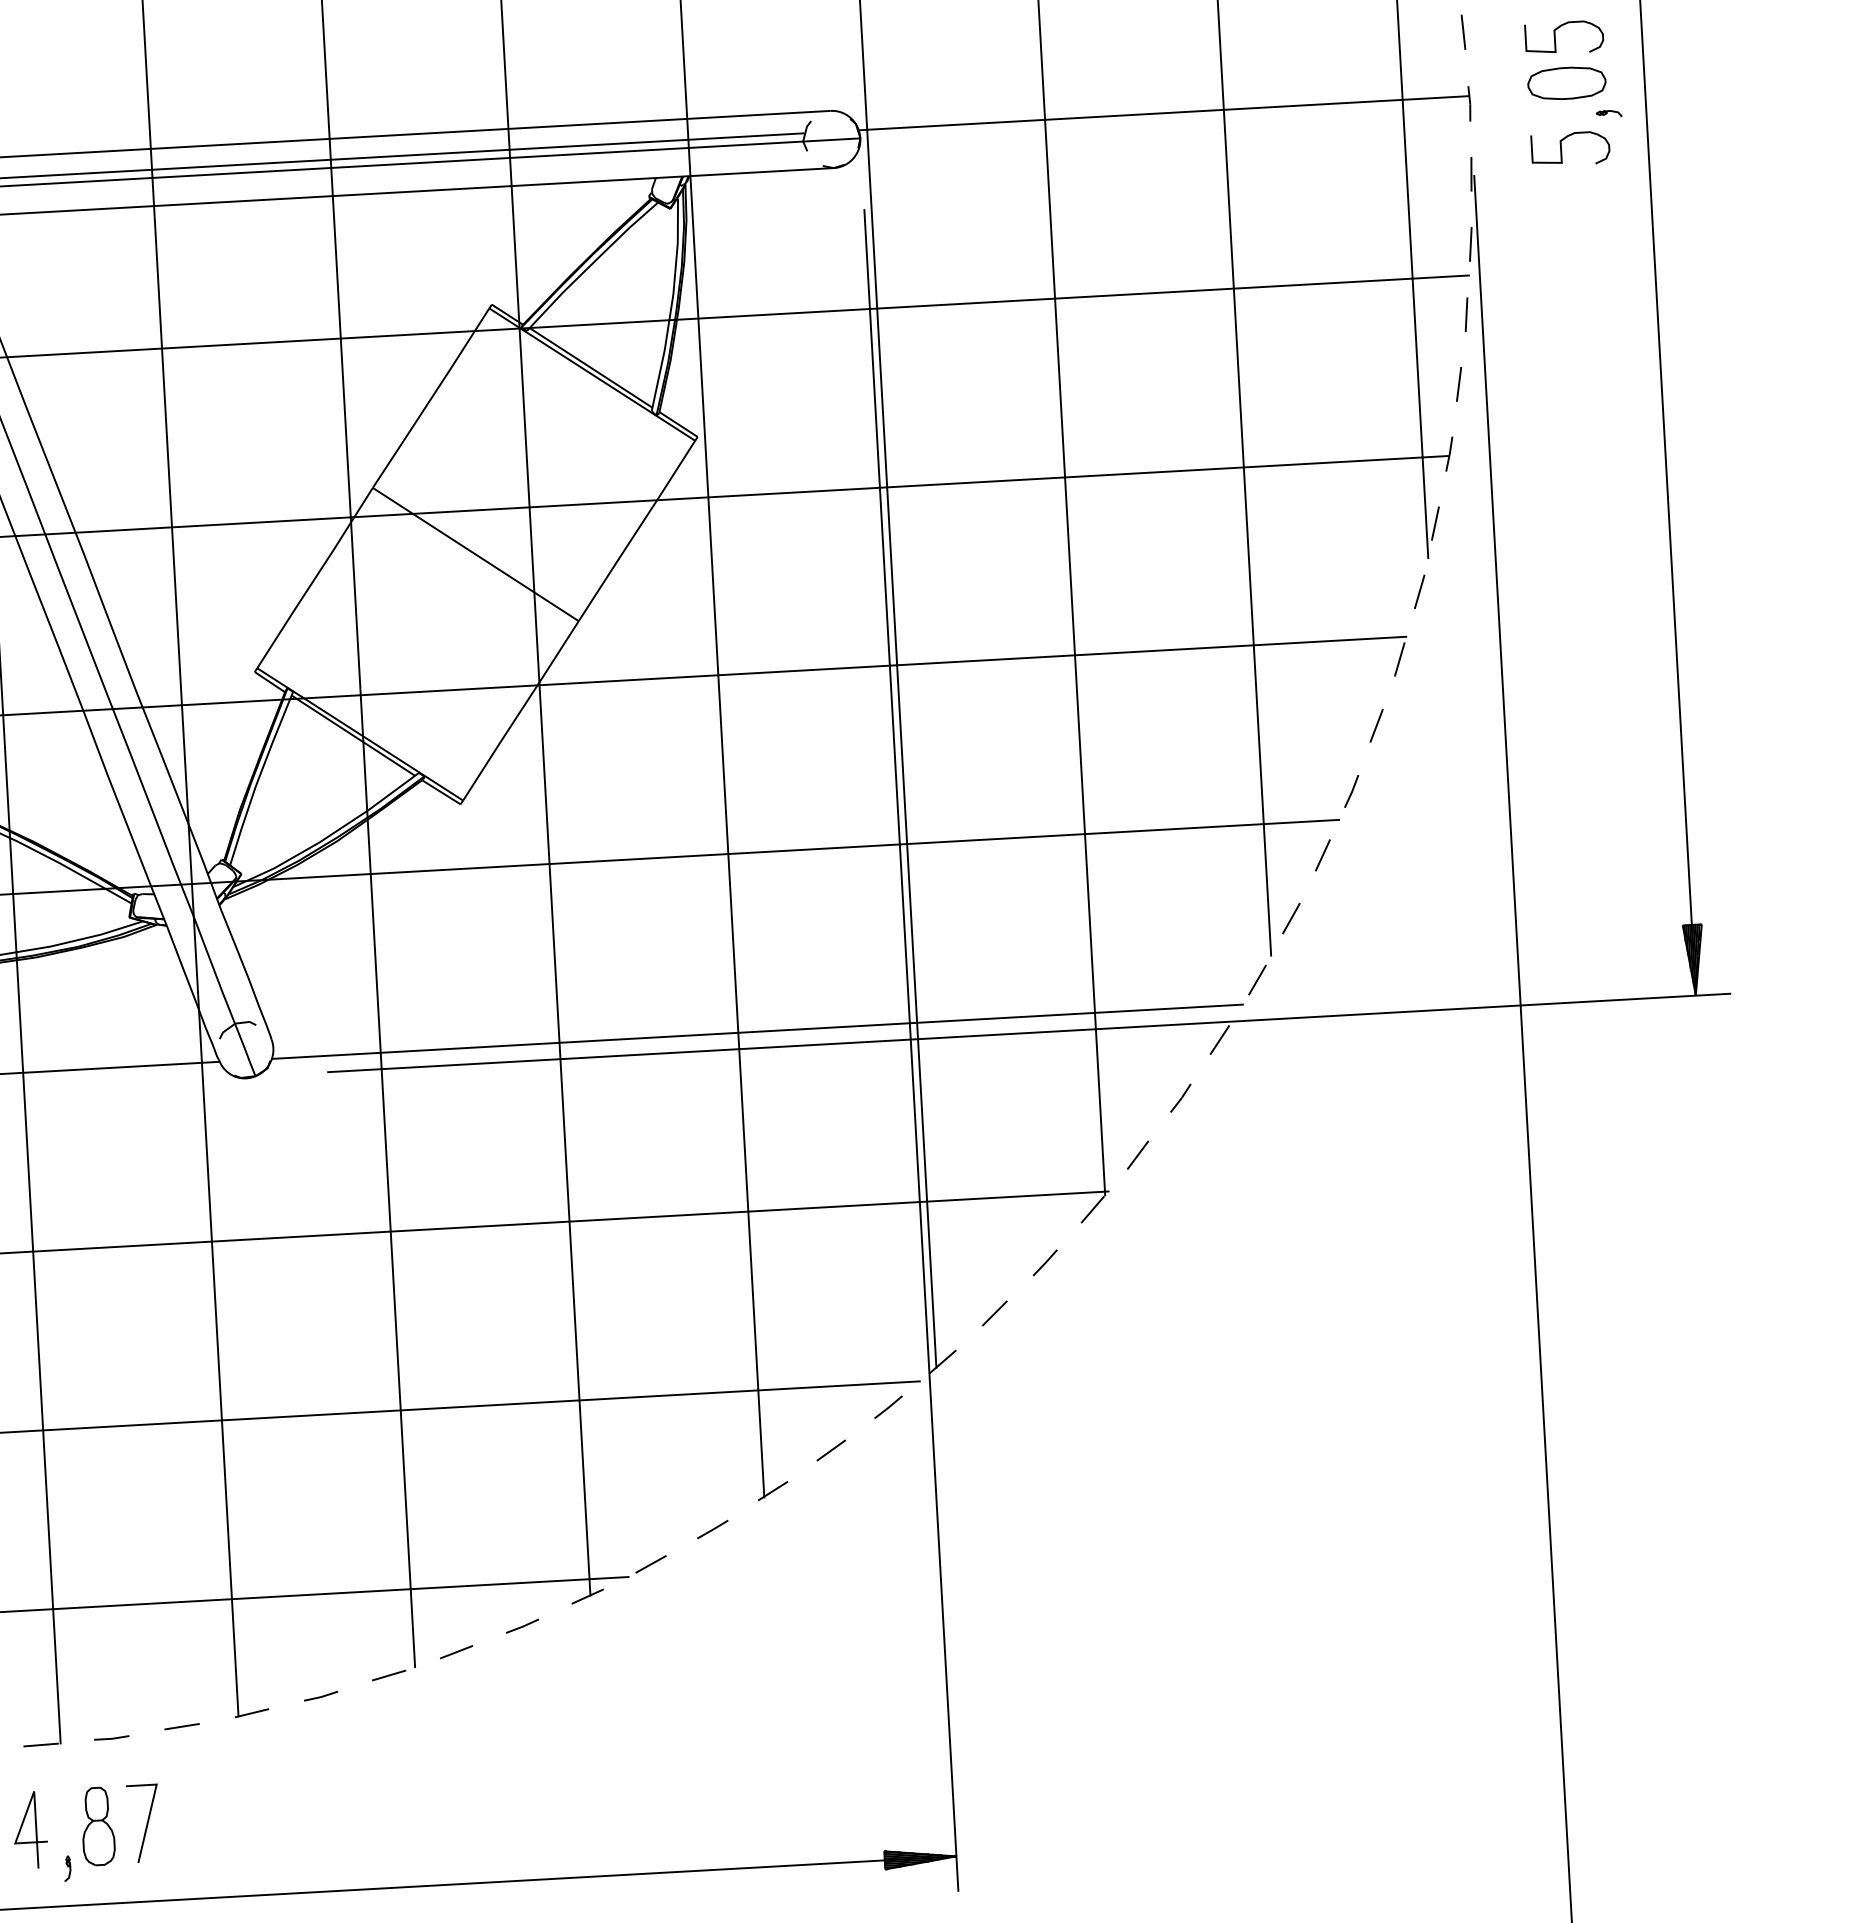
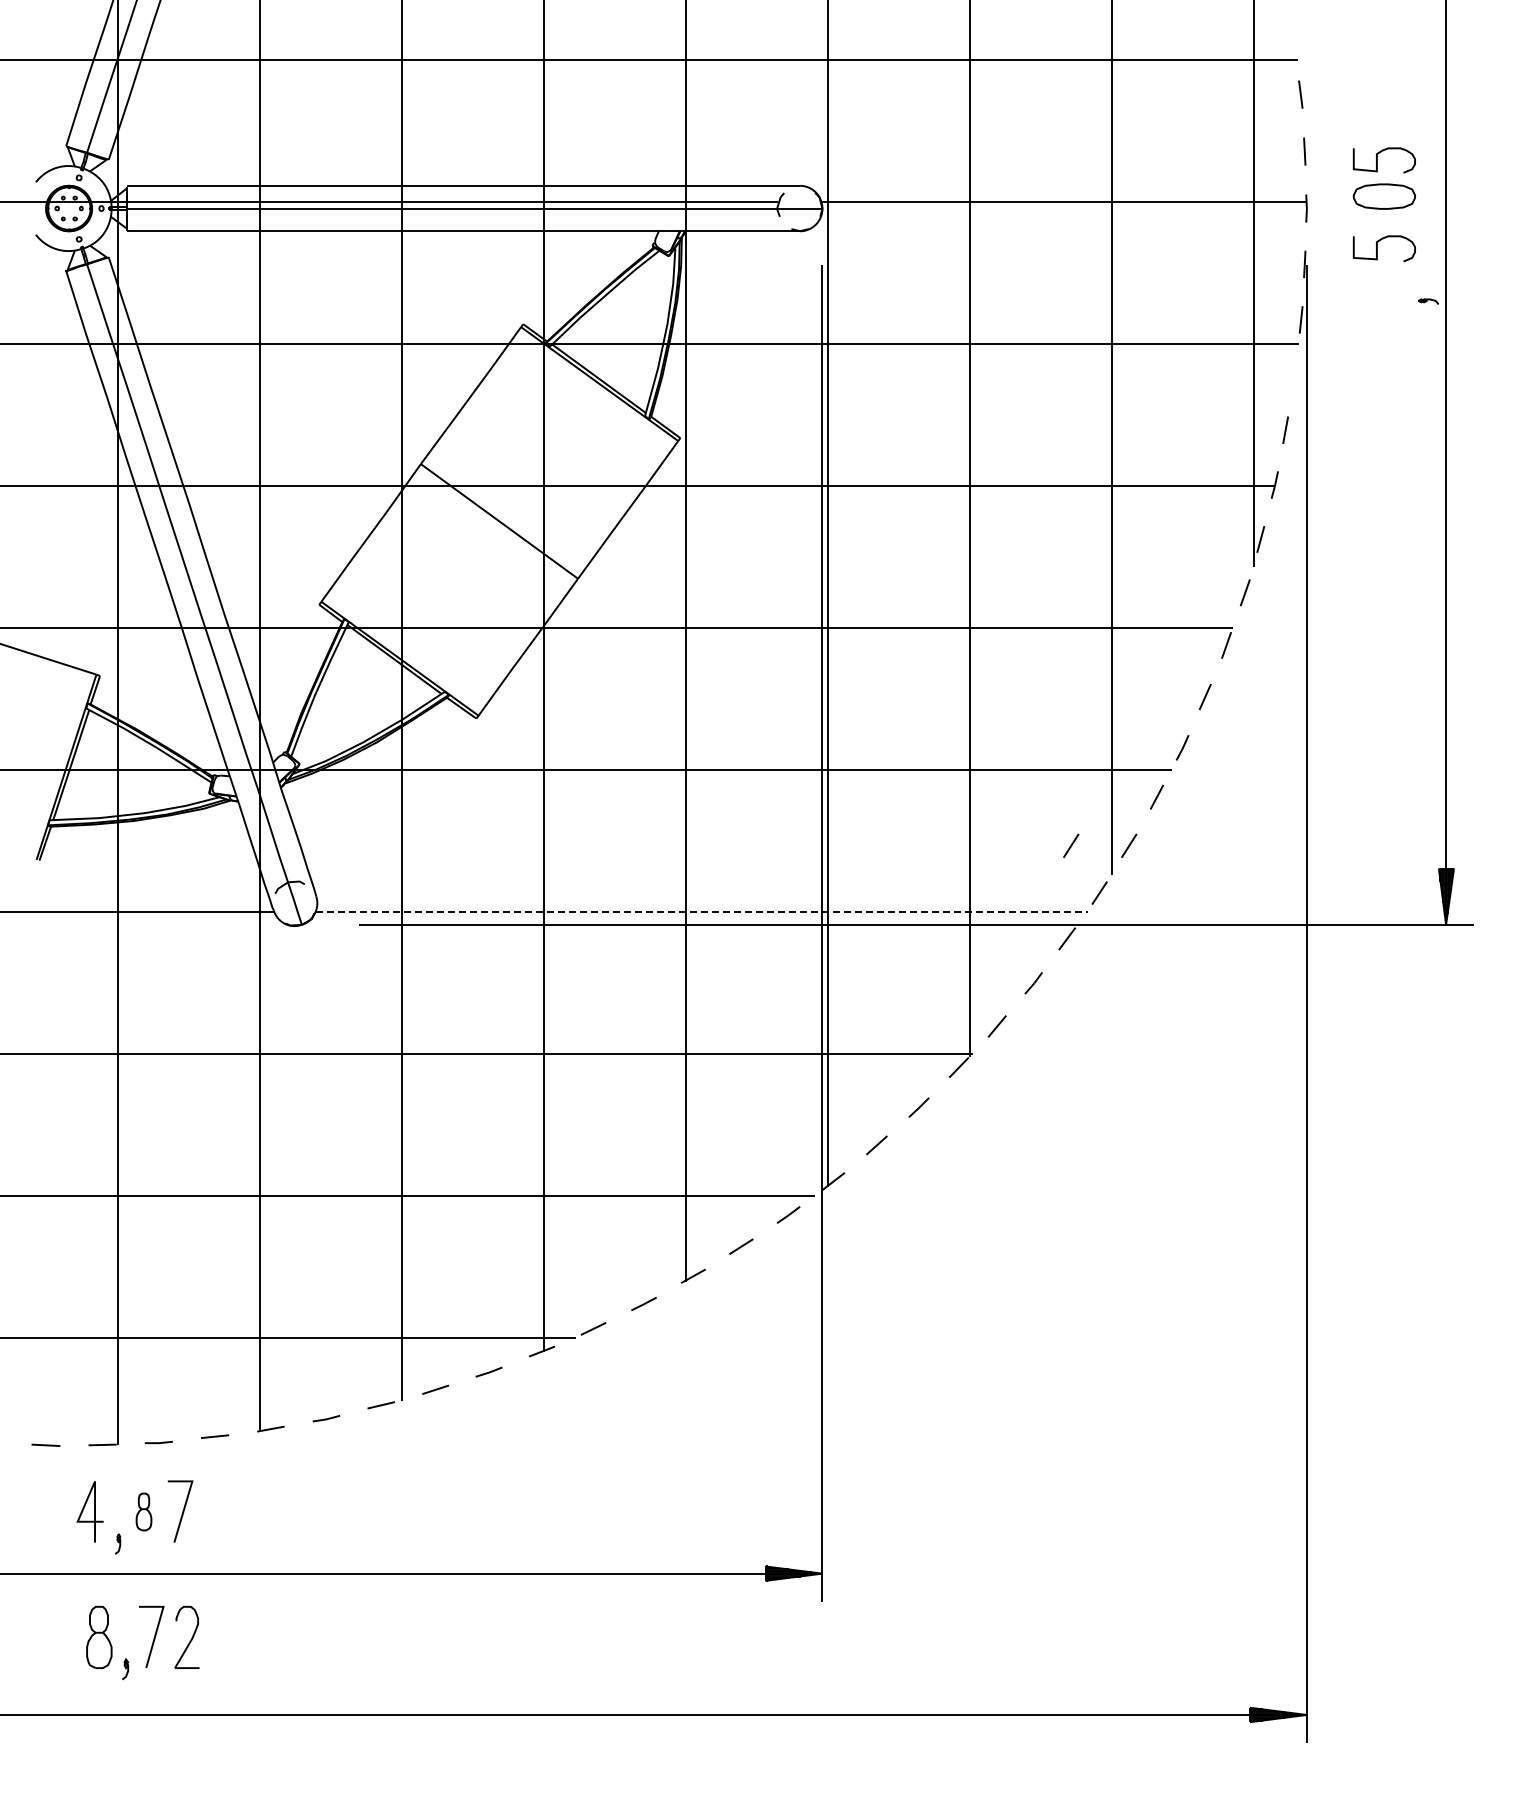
part: (1609, 113) -> (1428, 301), moved
line: (1466, 314) -> (1294, 375), removed
line: (1218, 922) -> (1071, 845), added
line: (758, 1031) -> (702, 911), solid -> dashed
part: (97, 1825) -> (143, 1511), size x0.6

